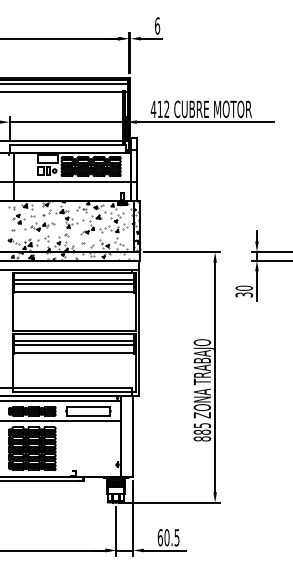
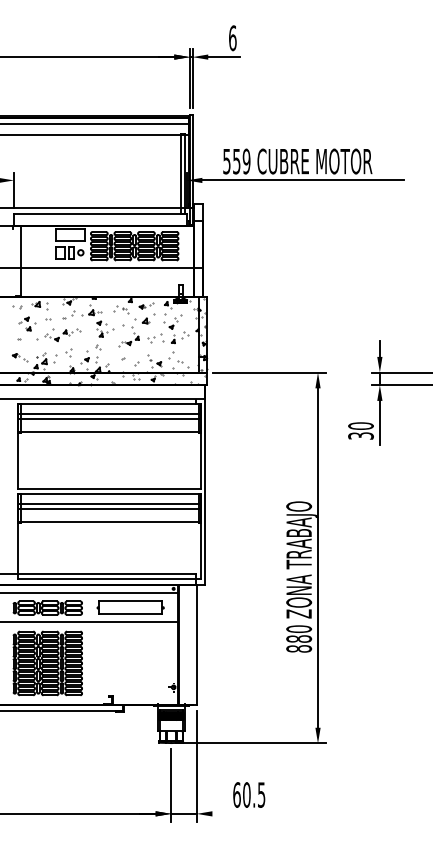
text: (159, 109) -> (235, 161), 412 -> 559
line: (67, 122) -> (99, 180), removed
text: (202, 425) -> (299, 629), 885 -> 880
line: (164, 550) -> (243, 813), removed

